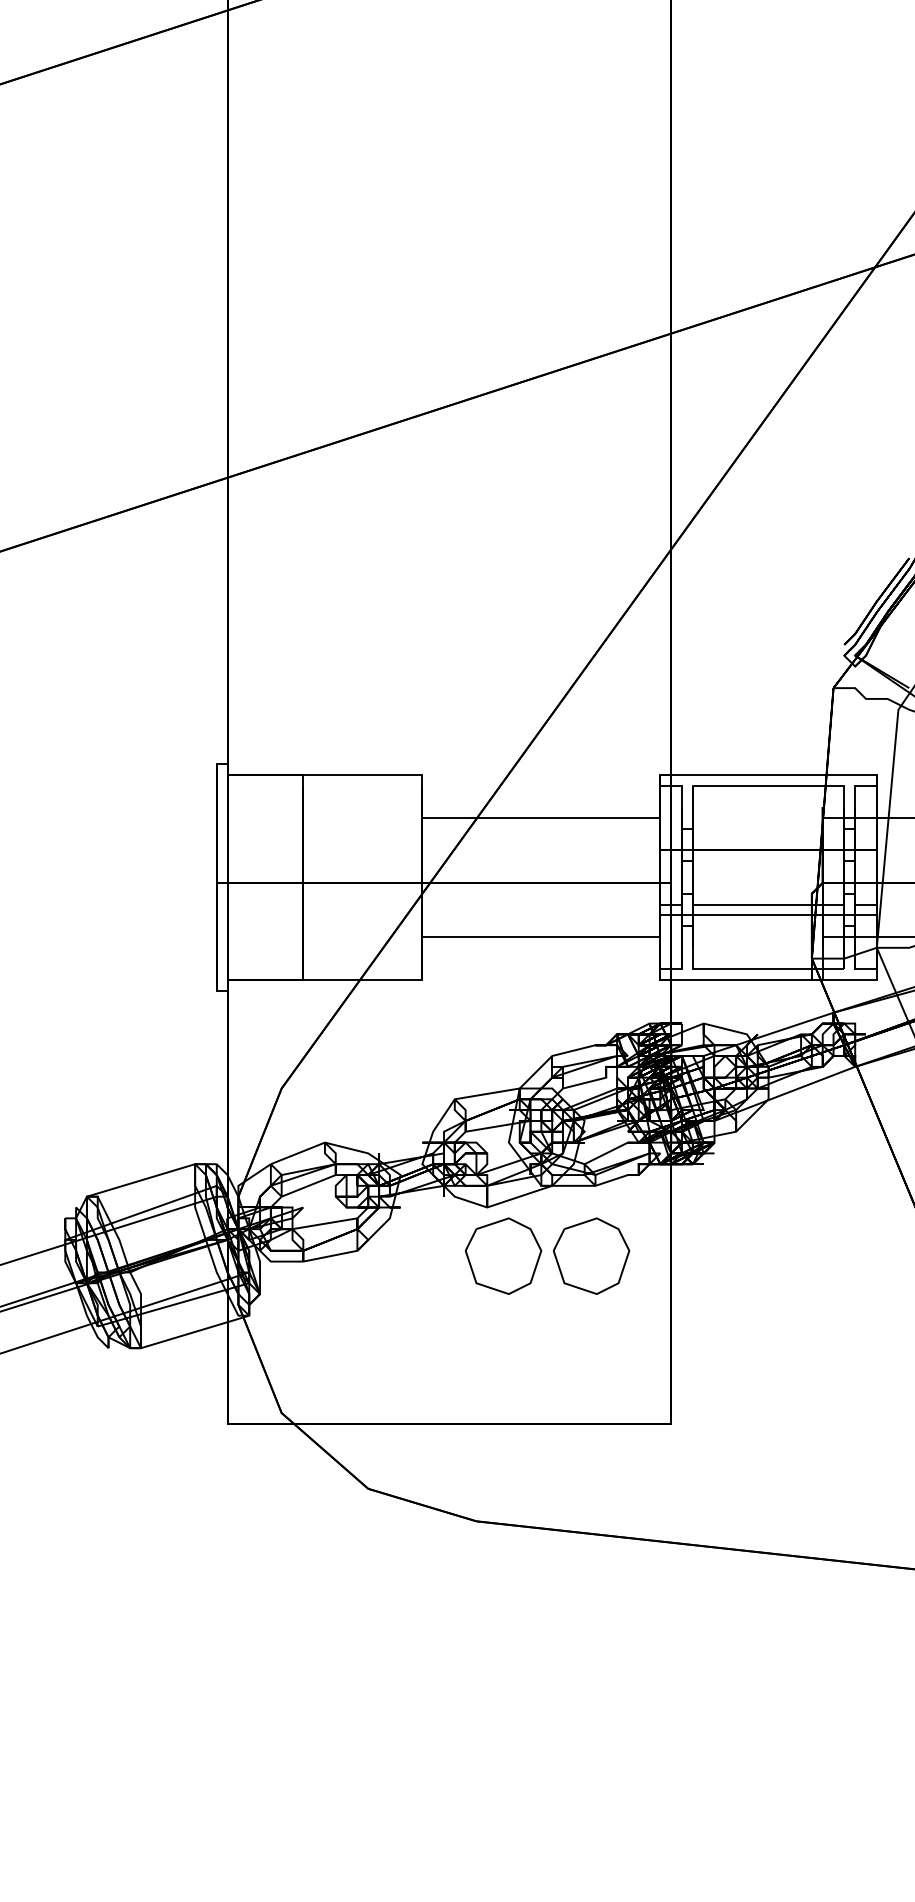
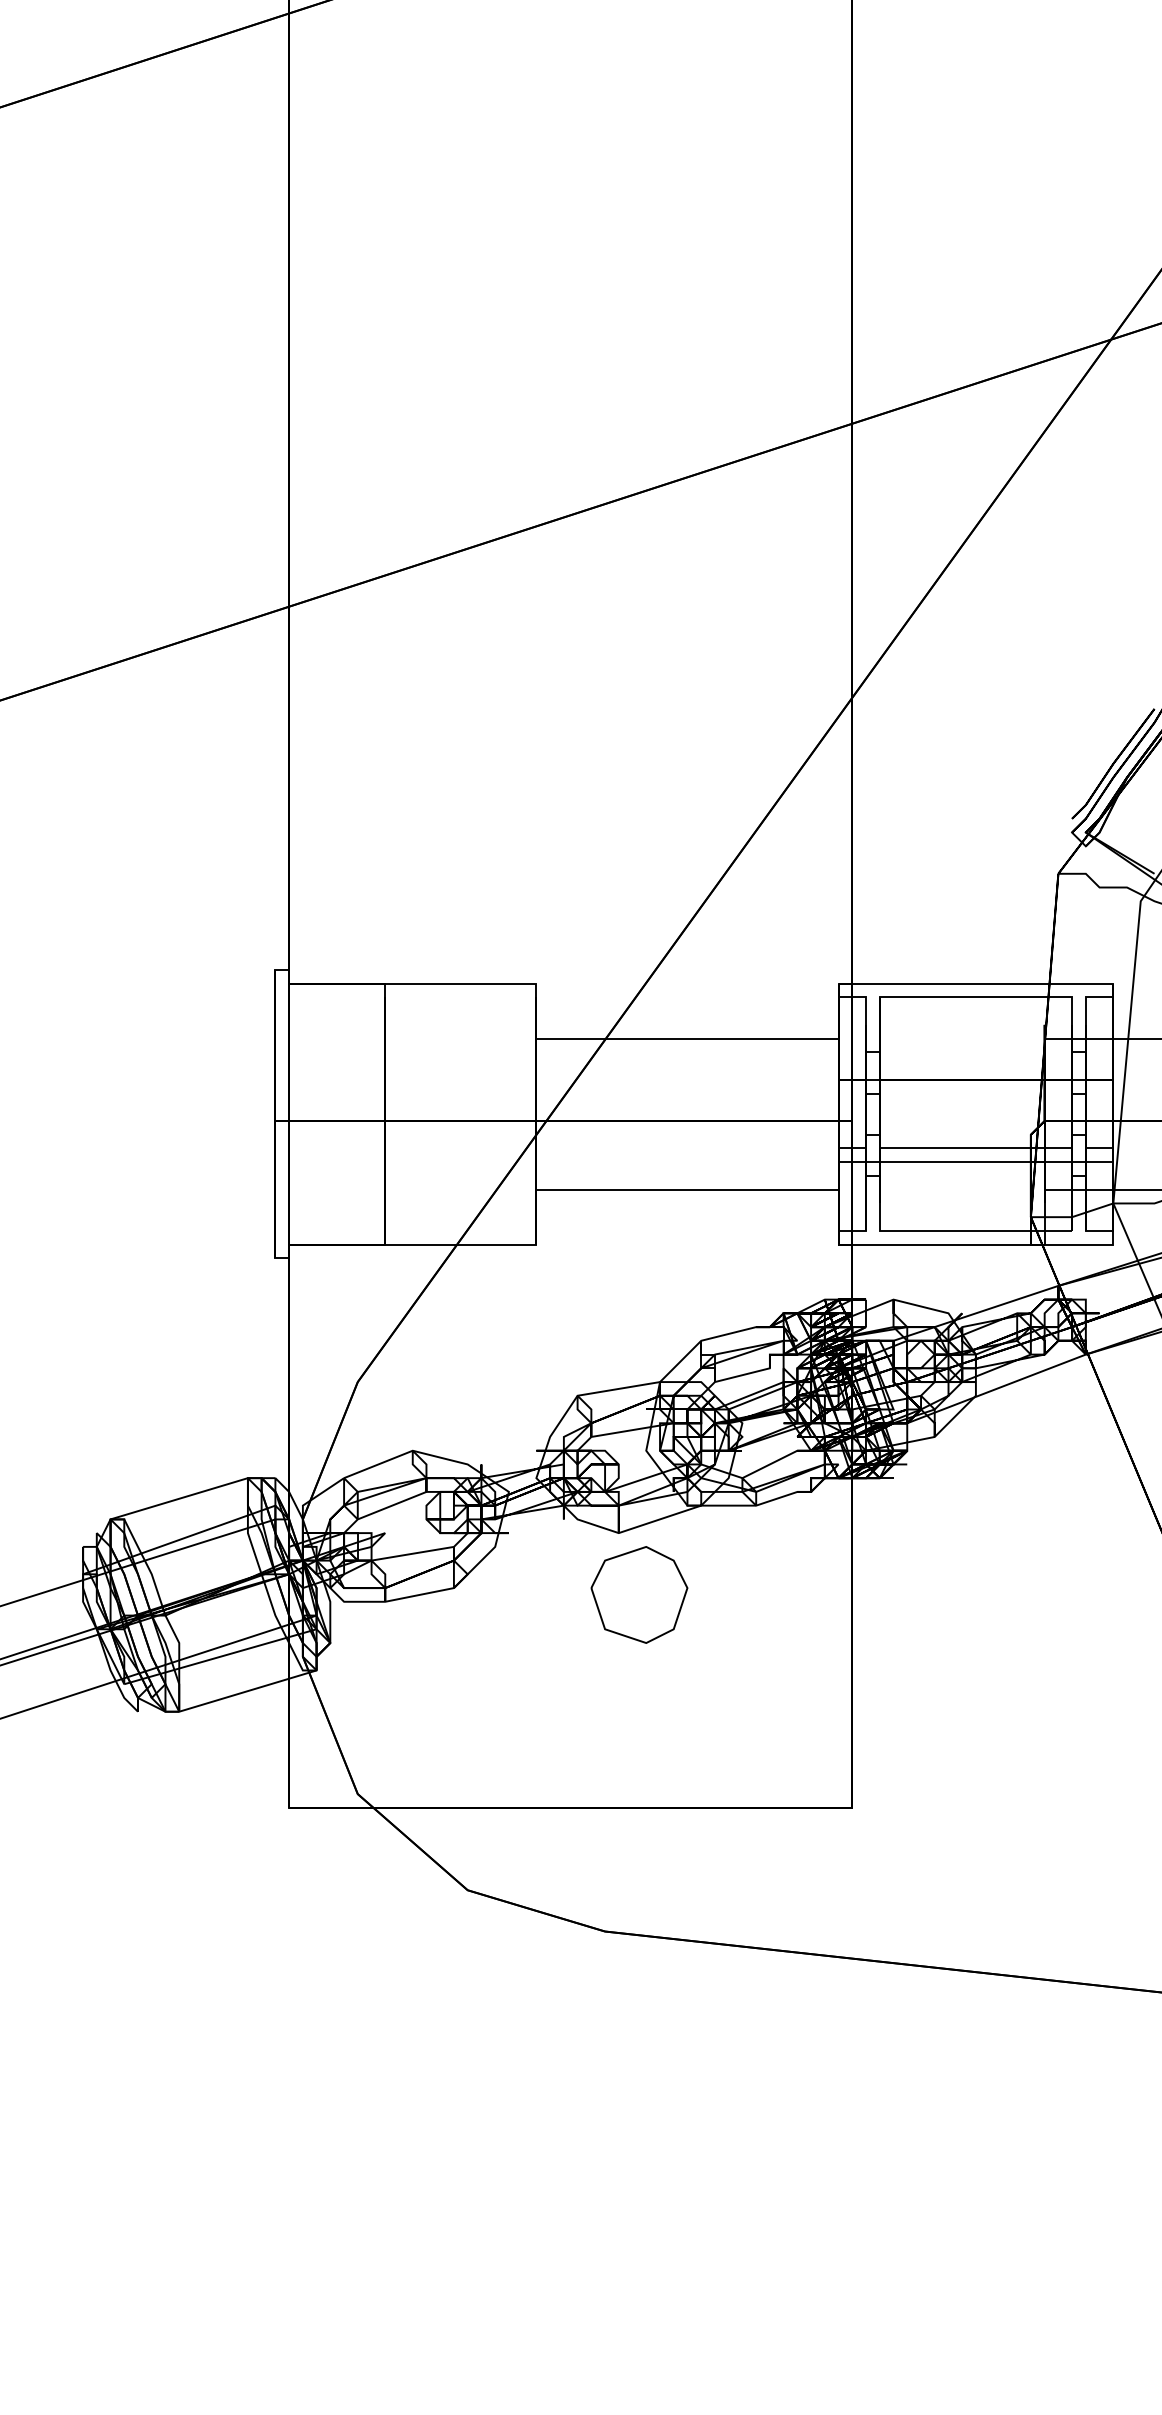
part: (591, 1255) -> (751, 1594), removed

